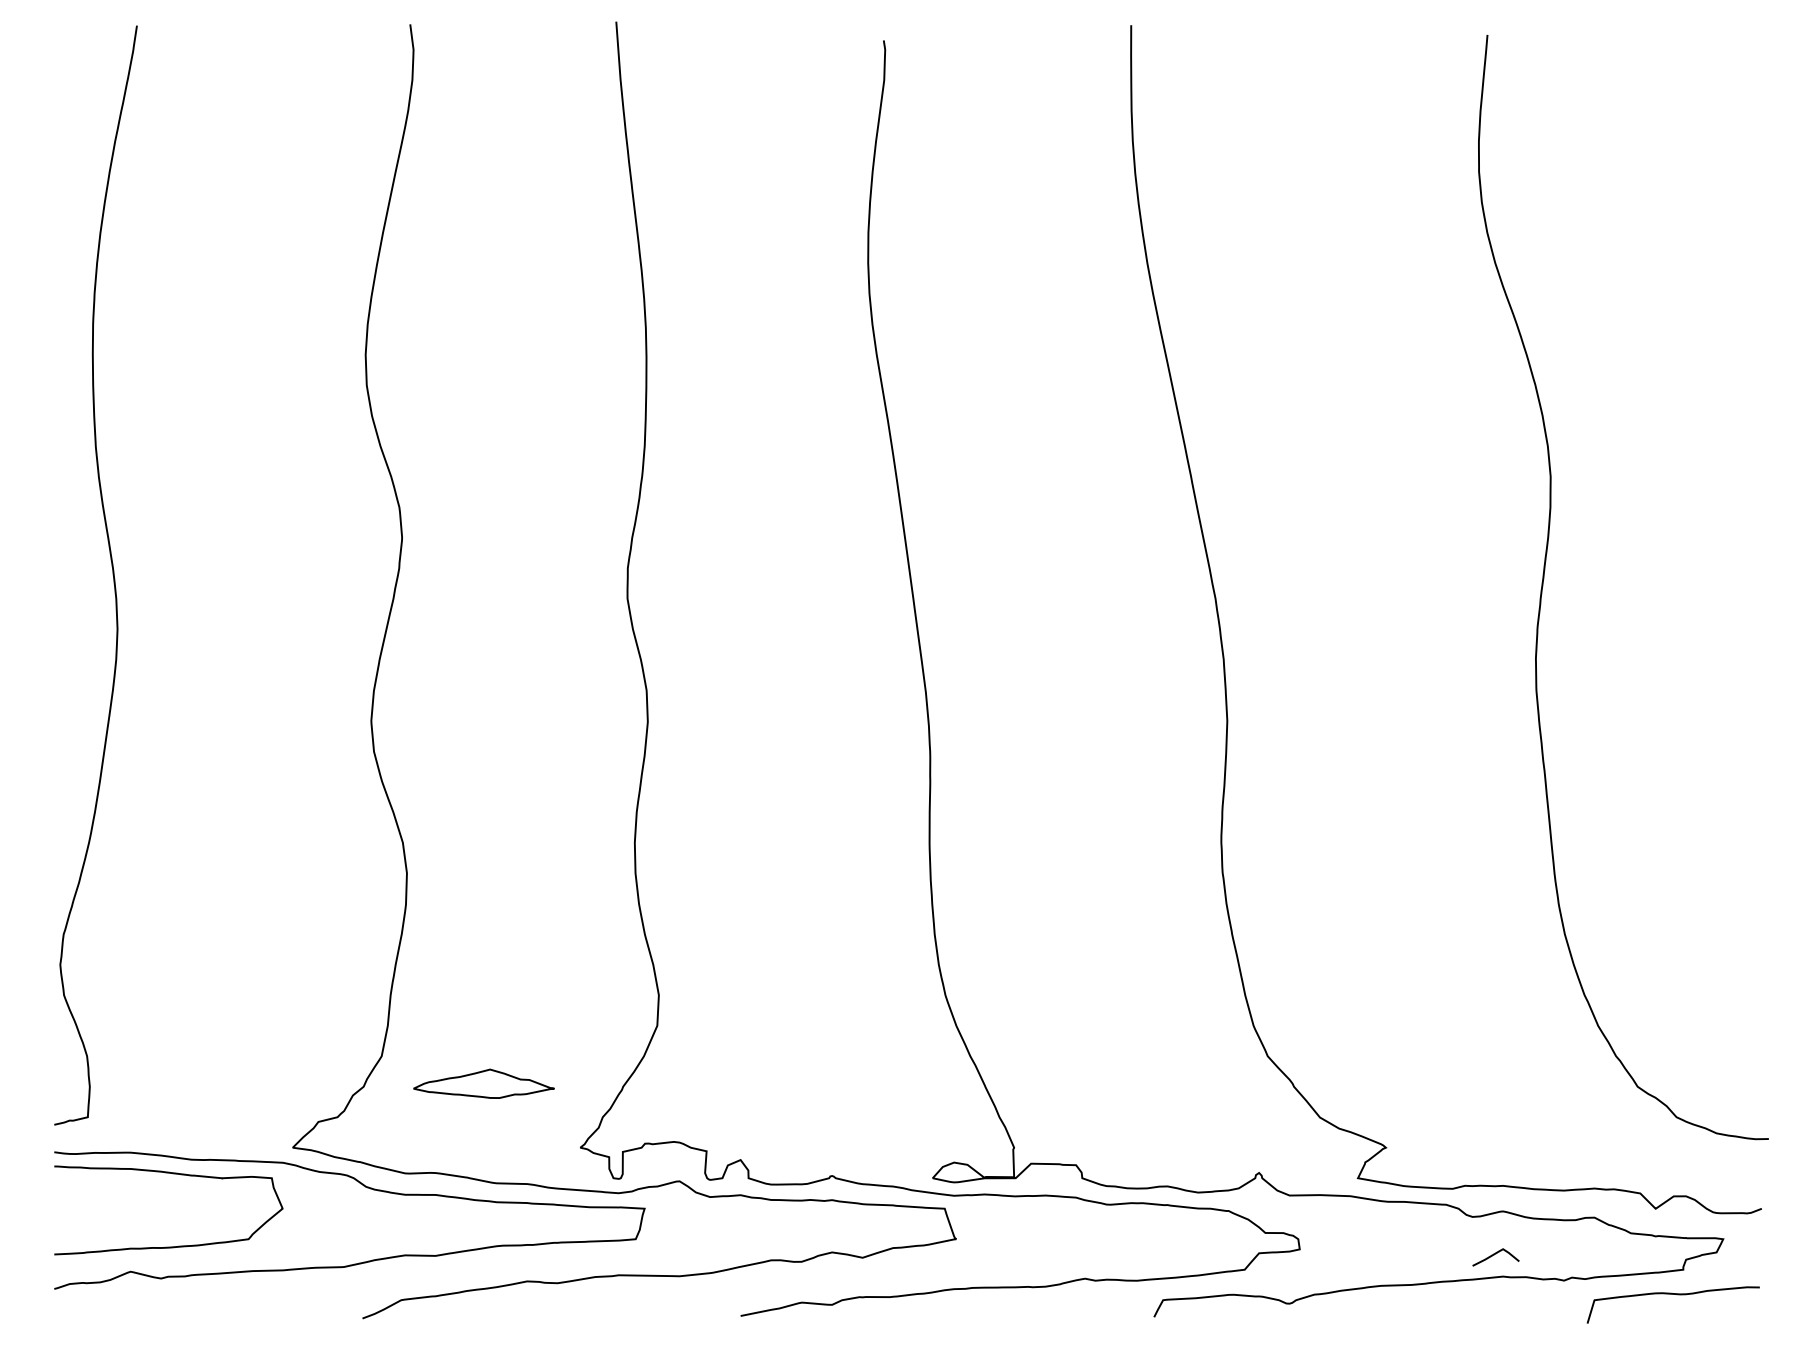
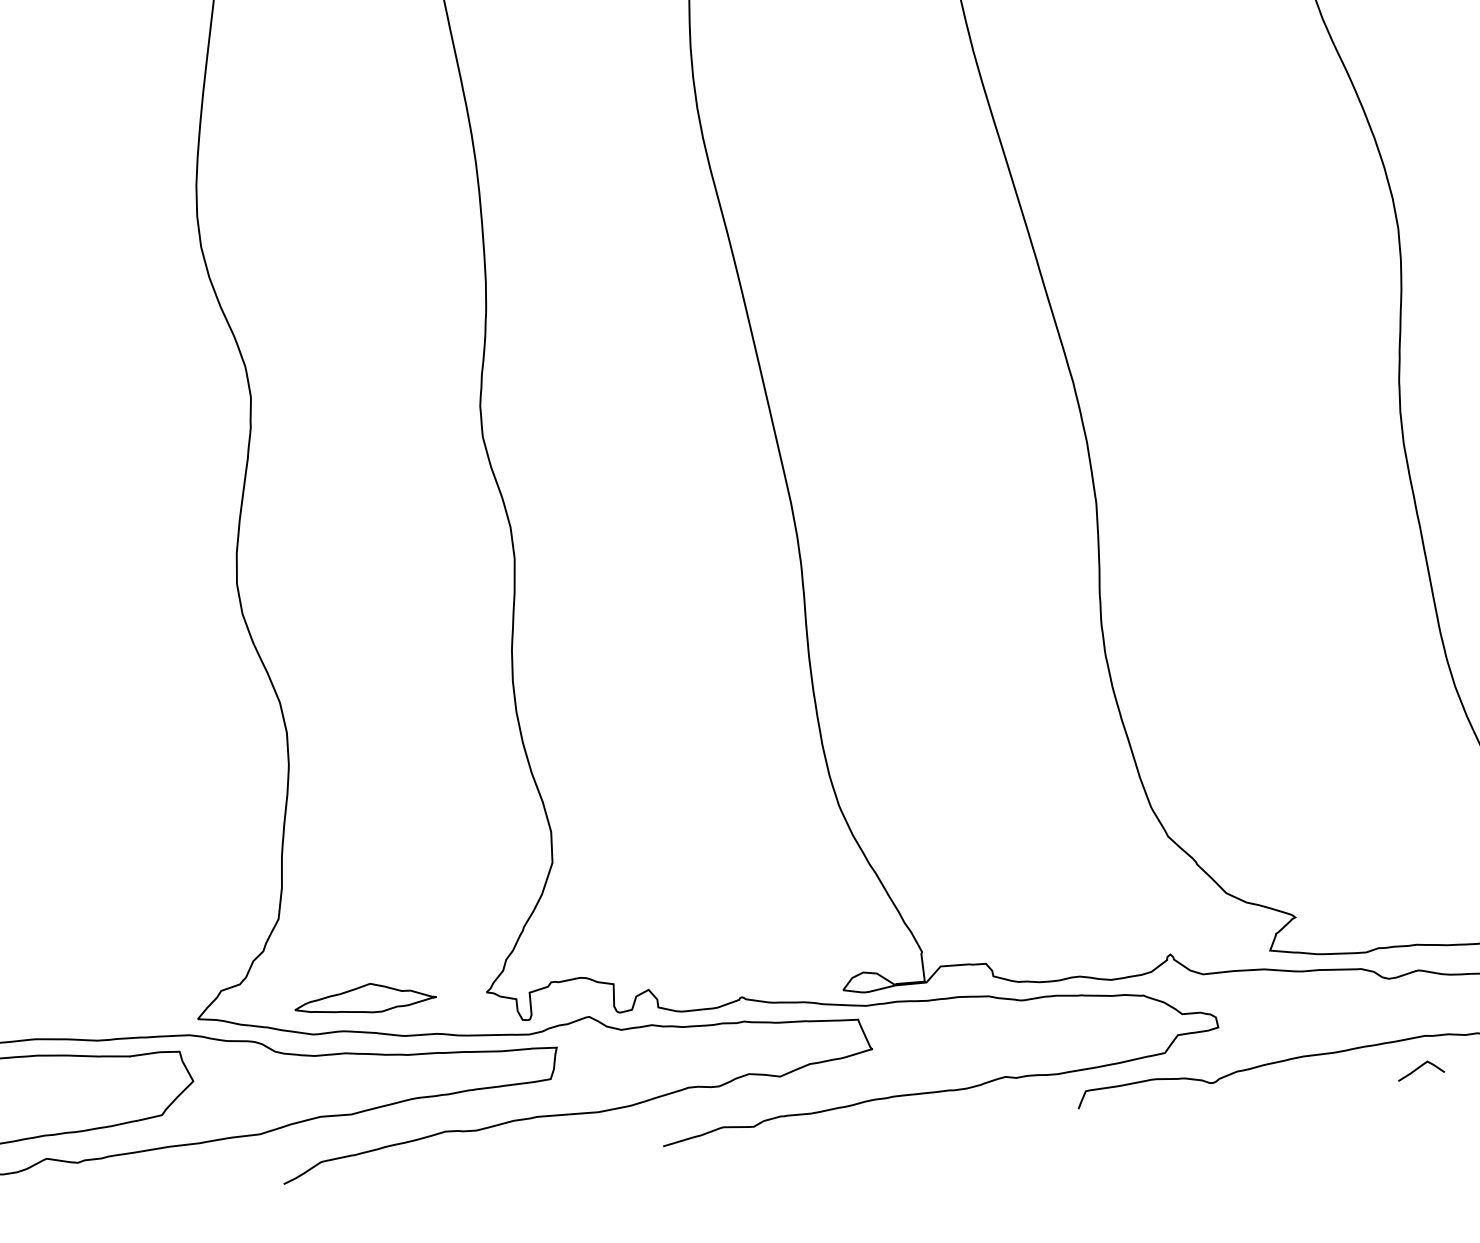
part: (483, 1083) -> (364, 998), moved
curve: (1494, 1255) -> (1419, 1068), moved

